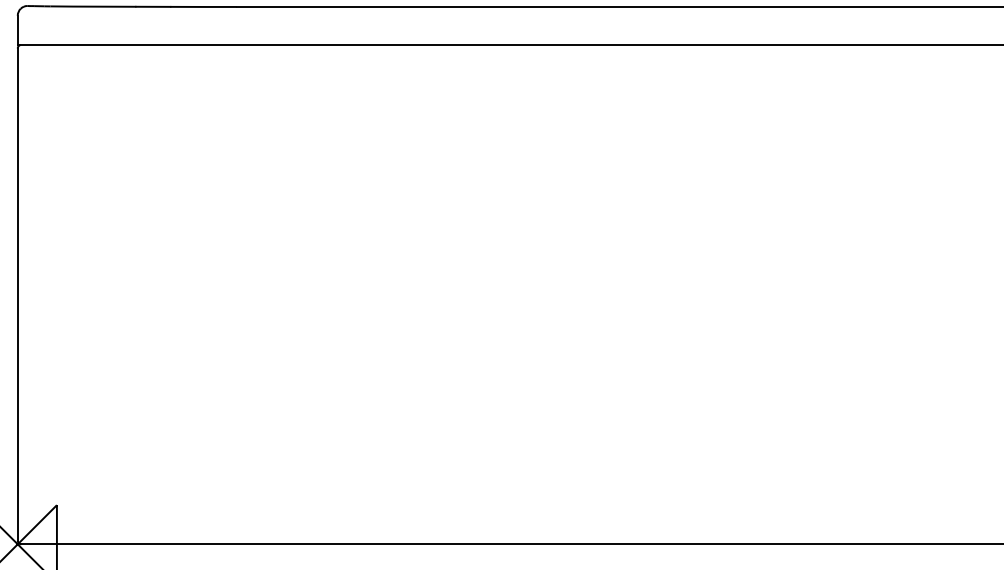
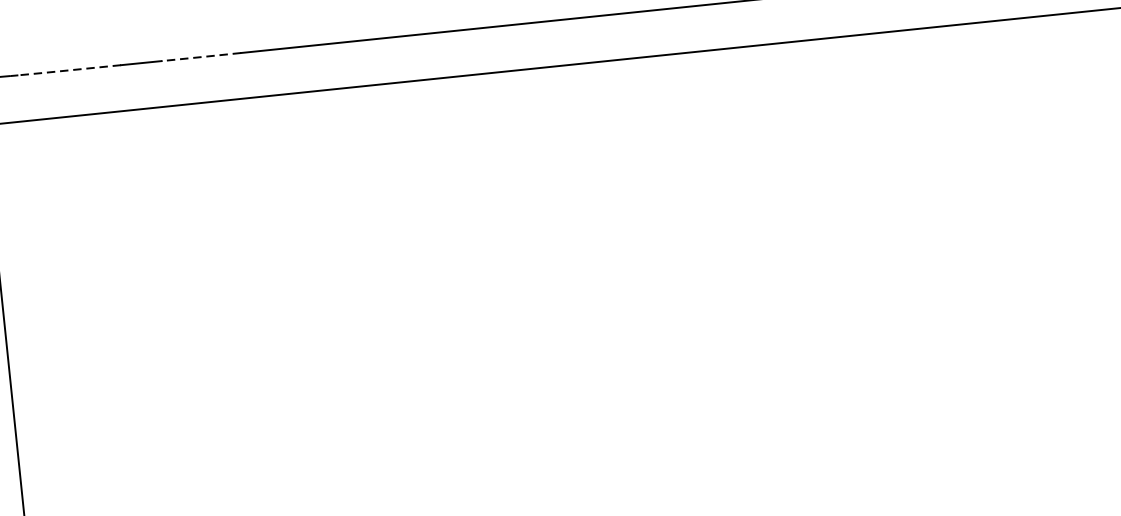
line: (92, 6) -> (68, 70), solid -> dashed
line: (203, 6) -> (201, 56), solid -> dashed

